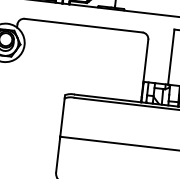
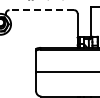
line: (83, 26) -> (41, 10), solid -> dashed

